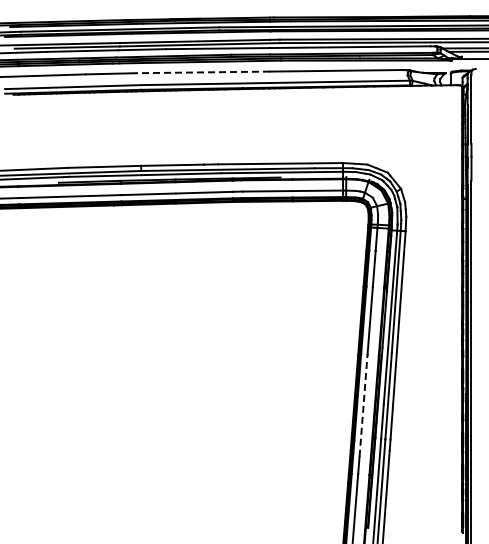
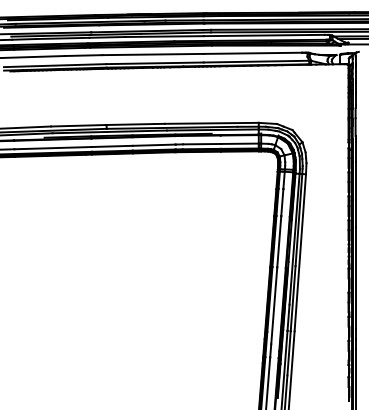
line: (202, 72) -> (152, 54), dashed -> solid
line: (363, 405) -> (274, 305), dashed -> solid

